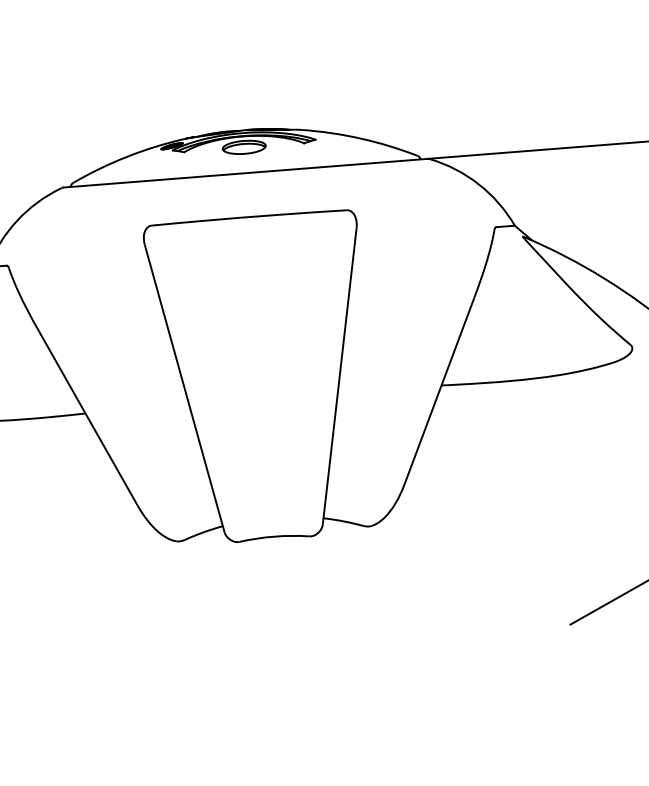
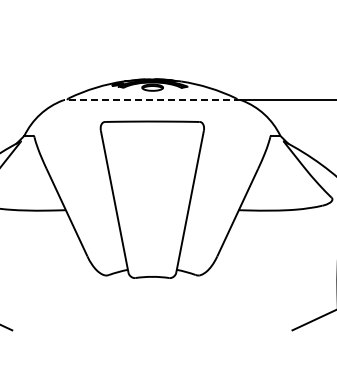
line: (243, 173) -> (151, 100), solid -> dashed

